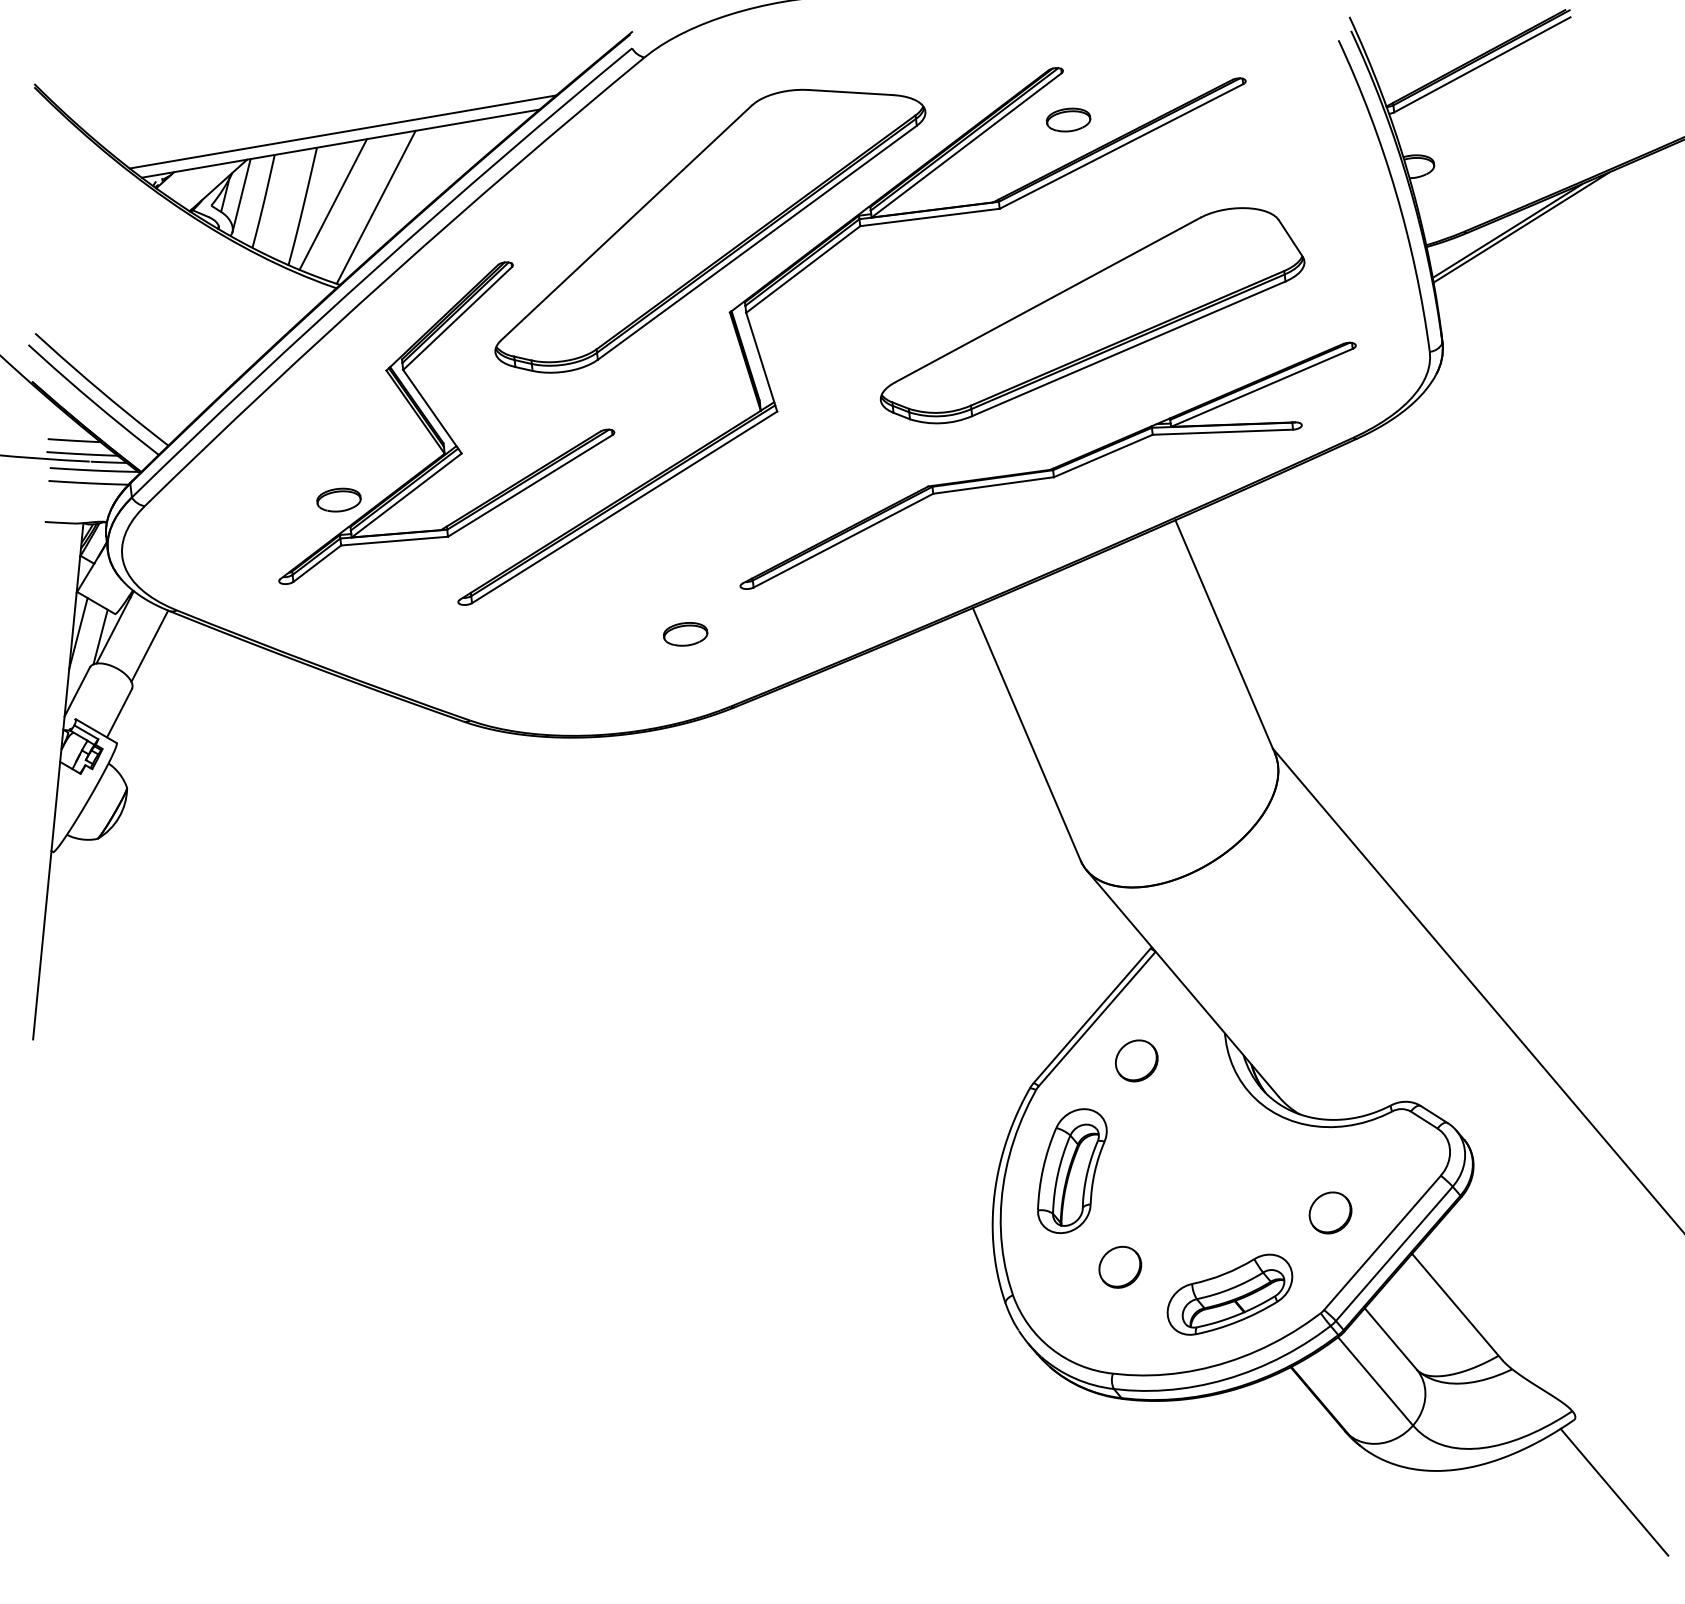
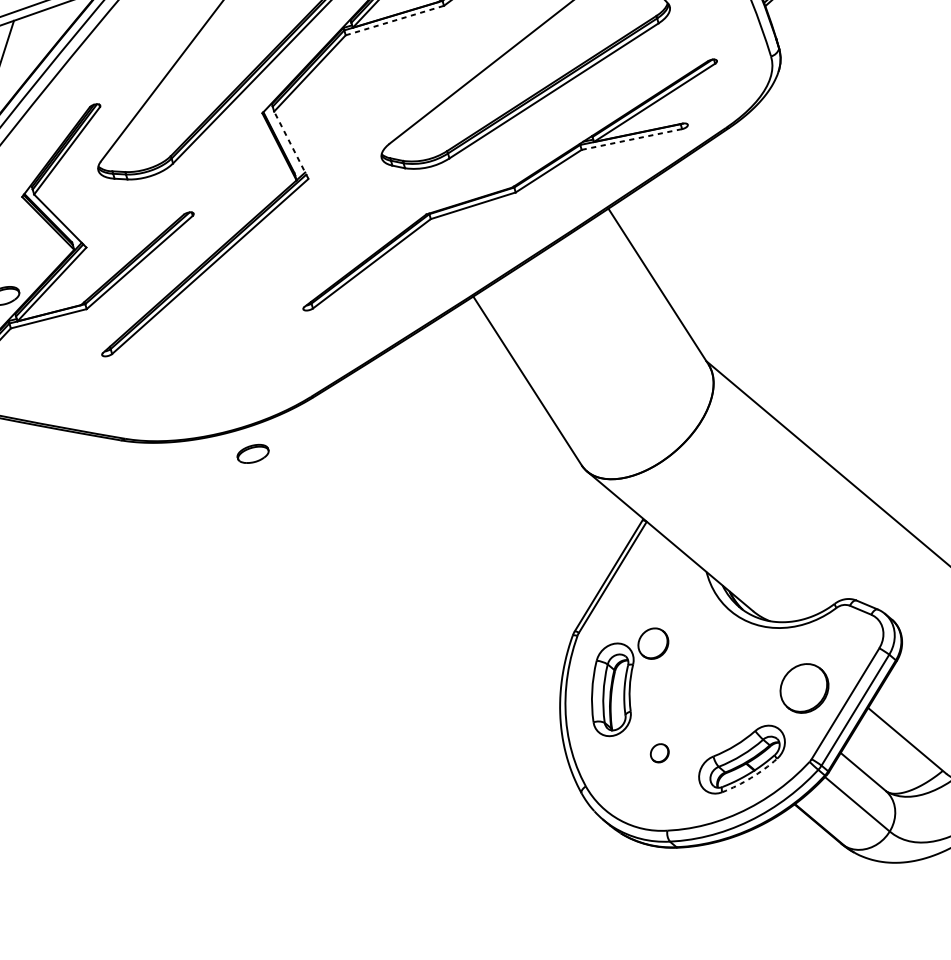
line: (930, 217) -> (395, 20), solid -> dashed
line: (761, 362) -> (291, 145), solid -> dashed
line: (1223, 432) -> (632, 139), solid -> dashed
part: (685, 634) -> (253, 454), moved
part: (1136, 1060) -> (653, 643), moved
part: (1330, 1212) -> (804, 688), size x1.6
part: (1120, 1267) -> (659, 753), size x0.6
arc: (1238, 1321) -> (751, 777), solid -> dashed

